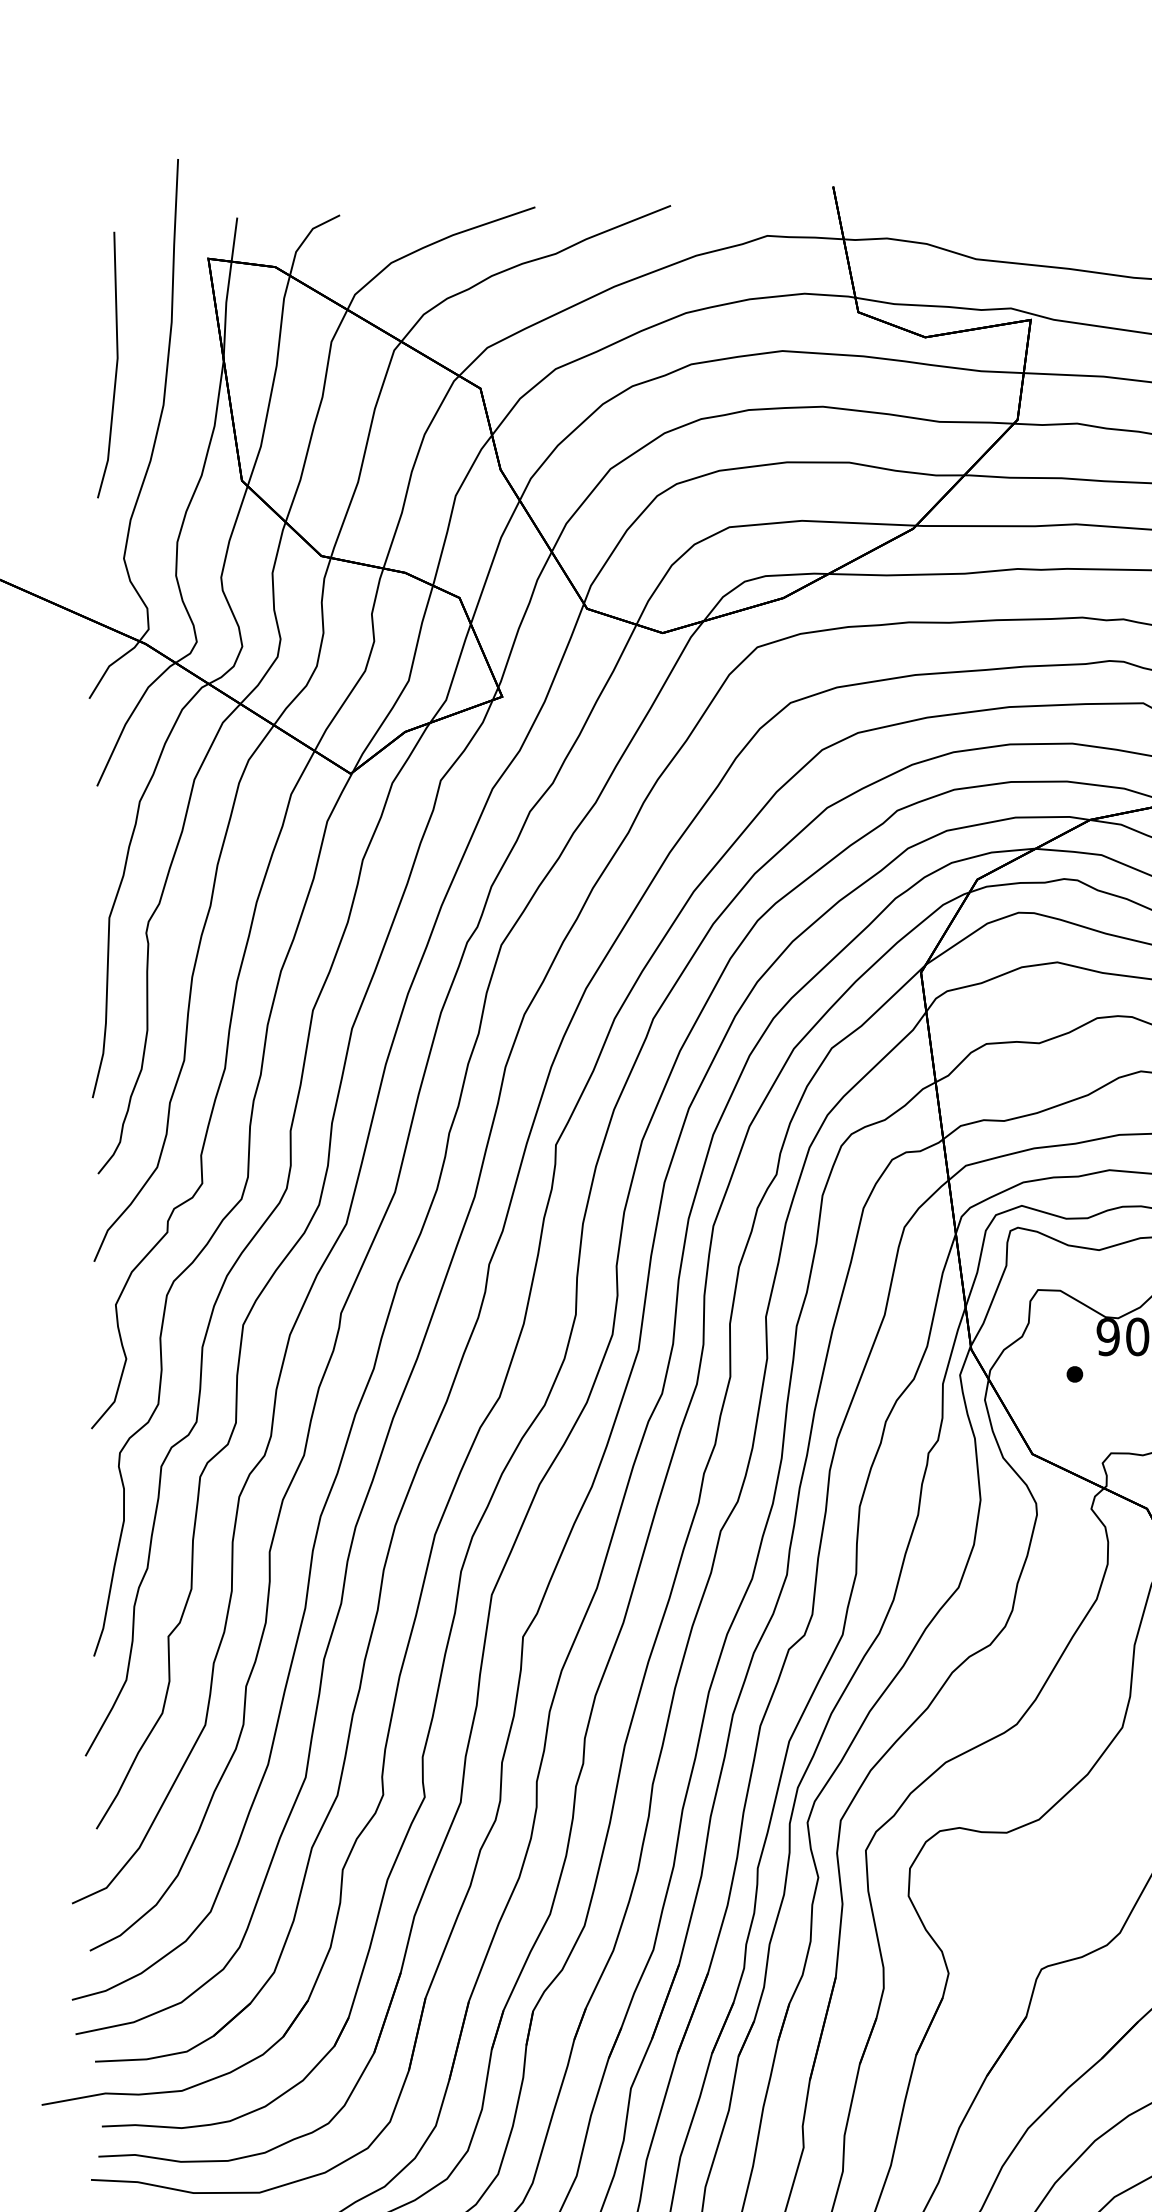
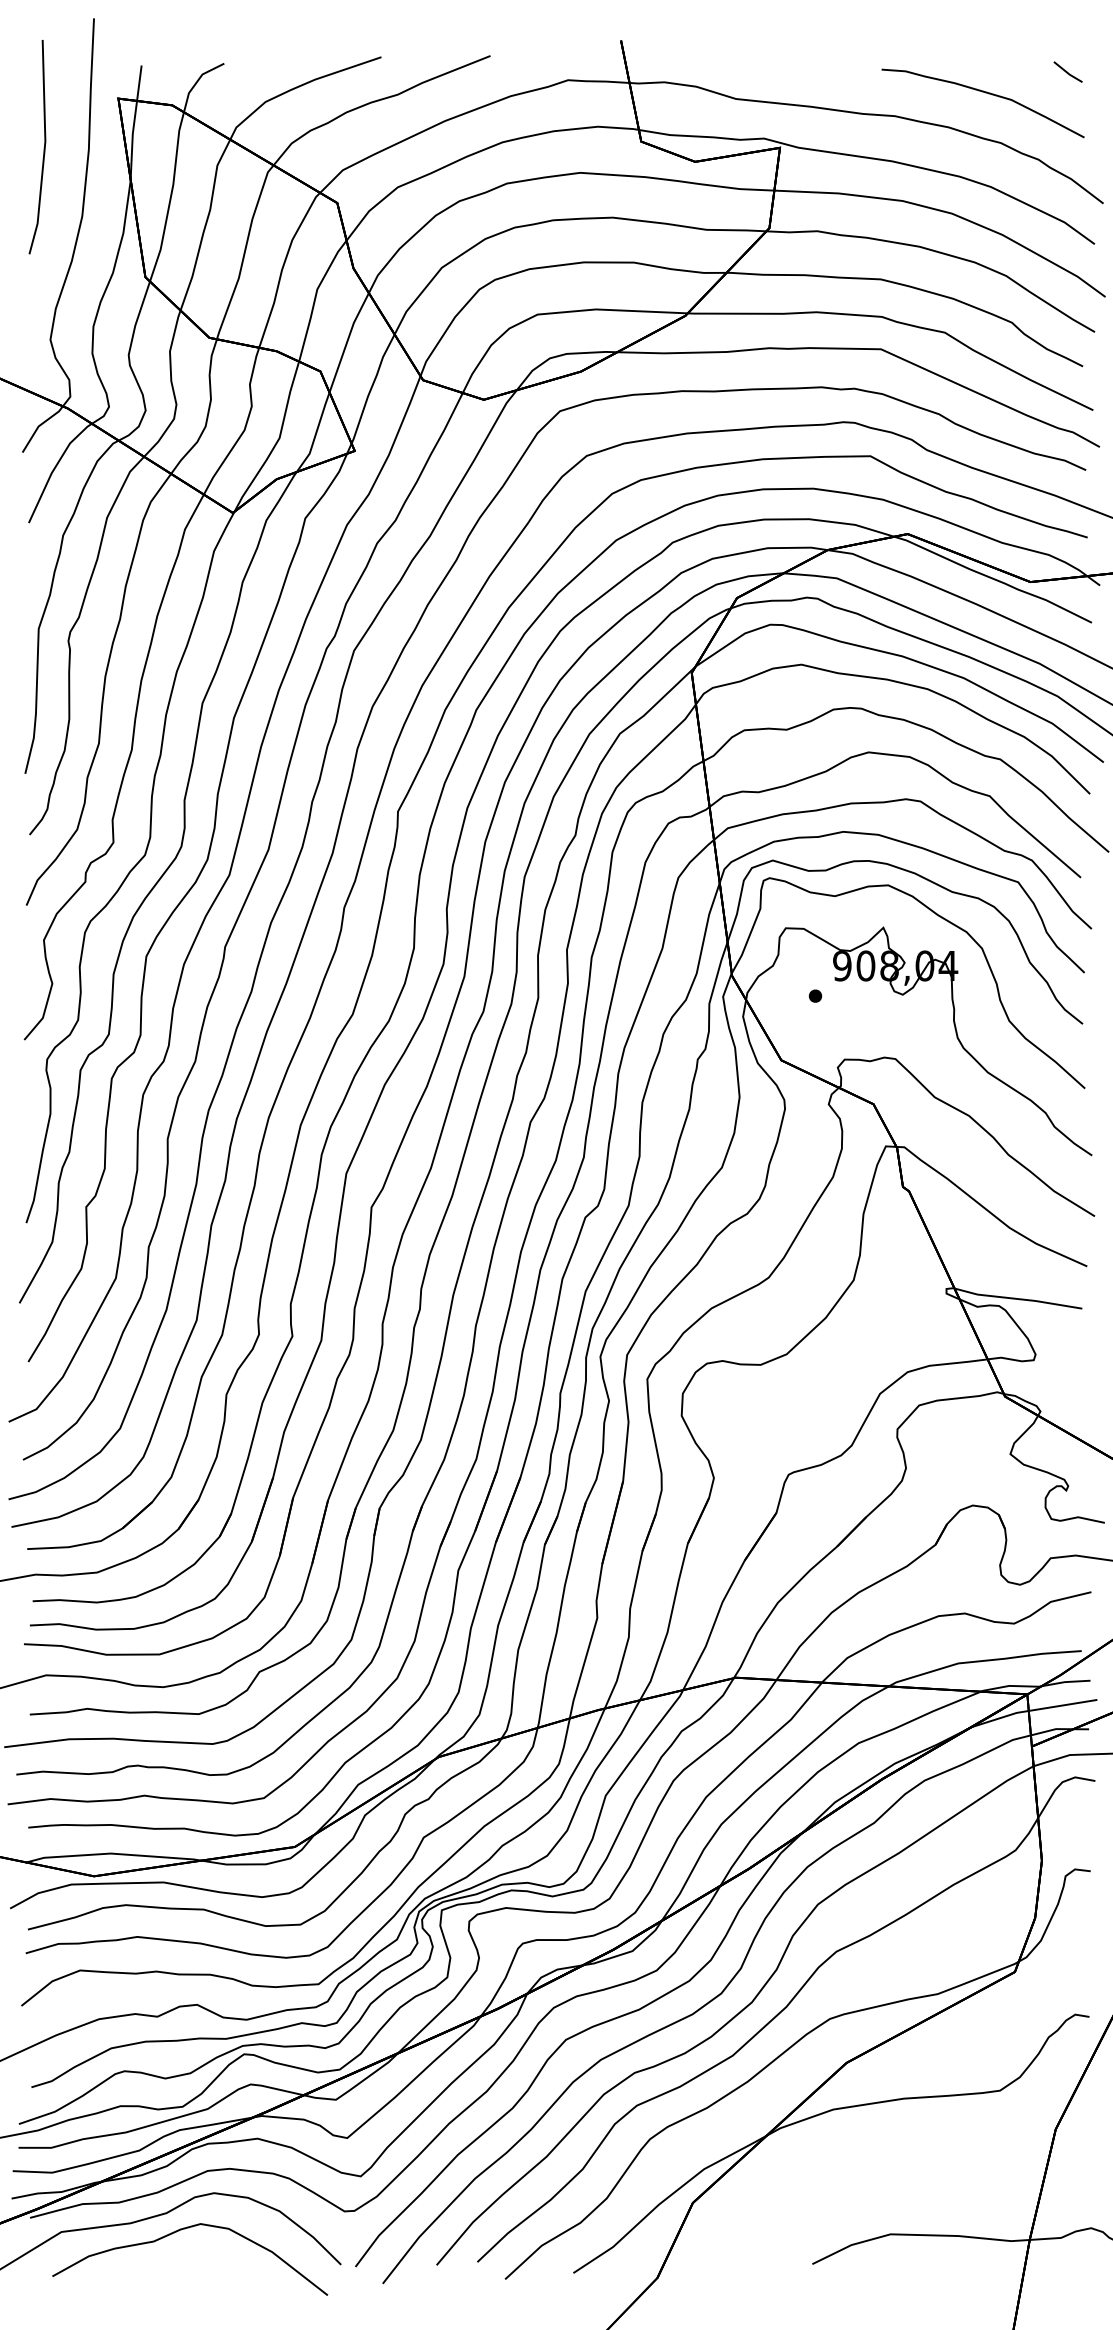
line: (115, 365) -> (43, 147), moved

